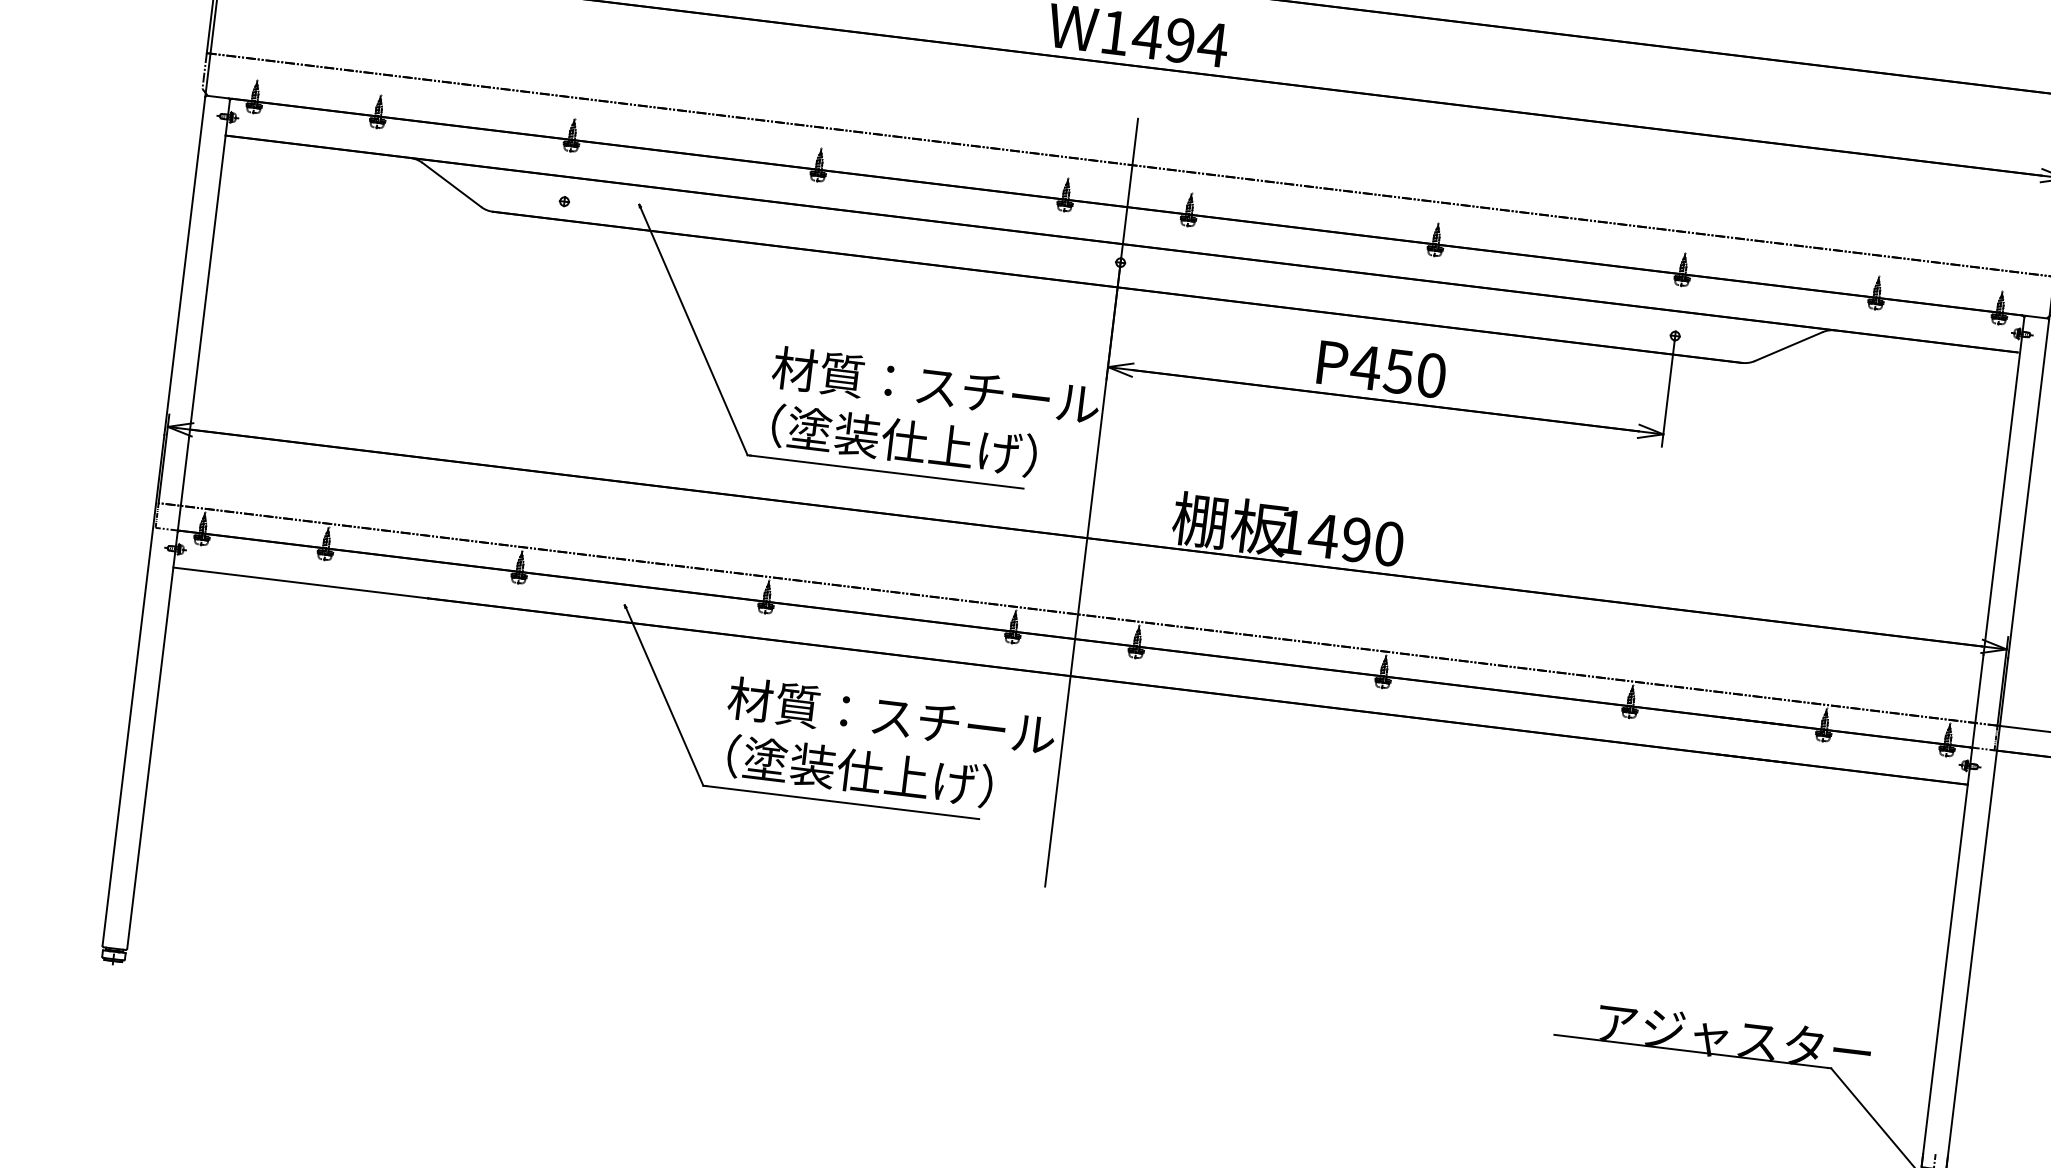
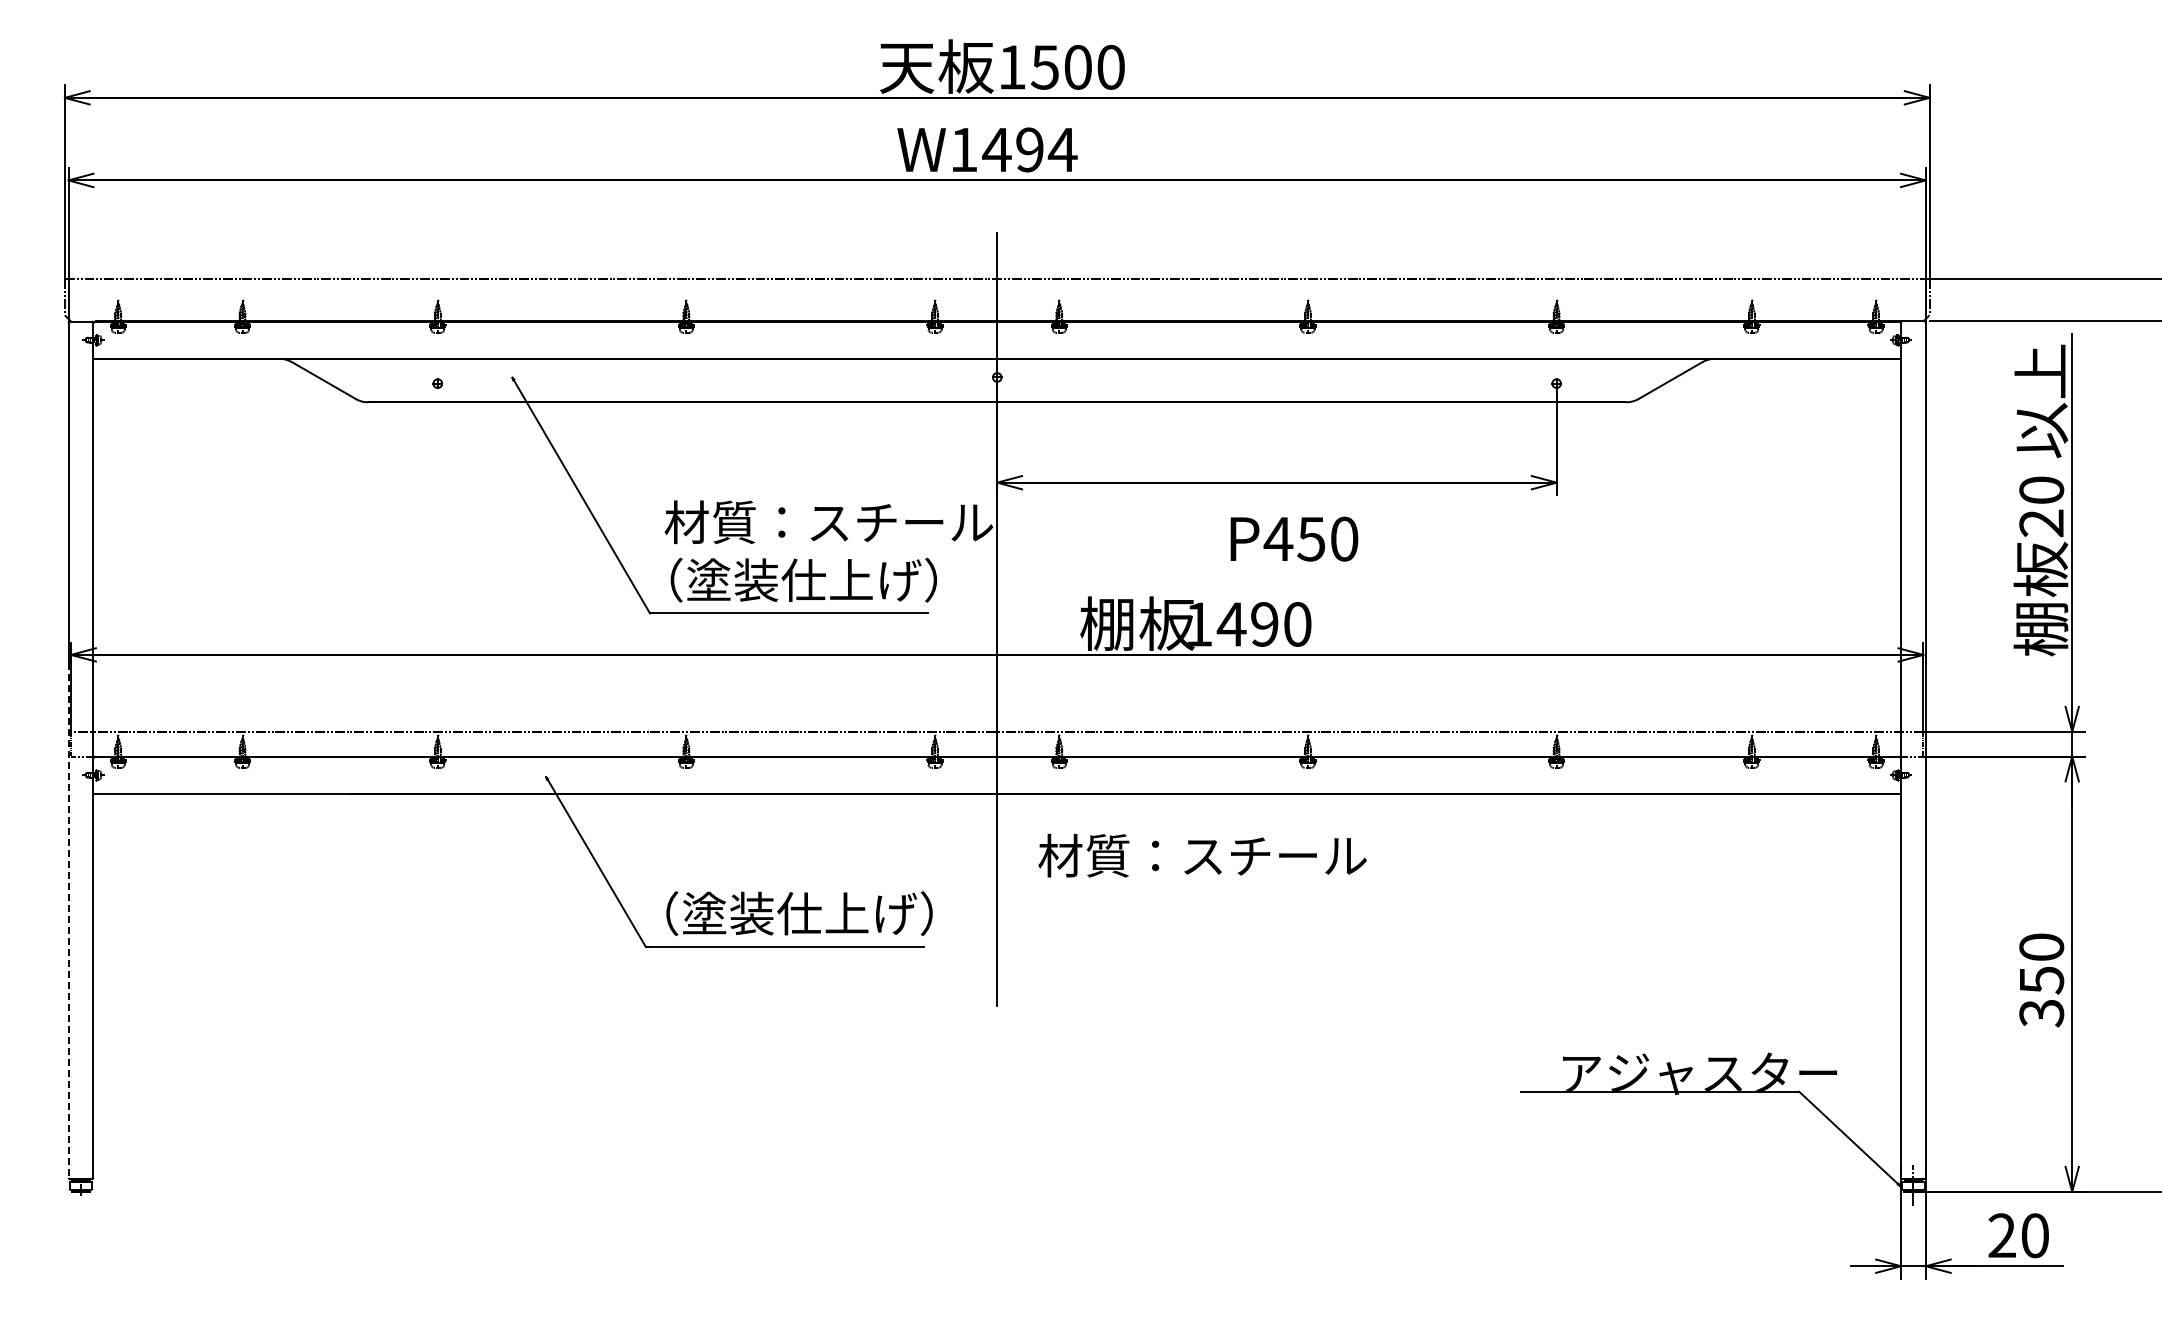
text: (1382, 368) -> (1294, 538), moved
line: (133, 691) -> (68, 921), solid -> dashed
text: (891, 716) -> (1202, 855), moved

